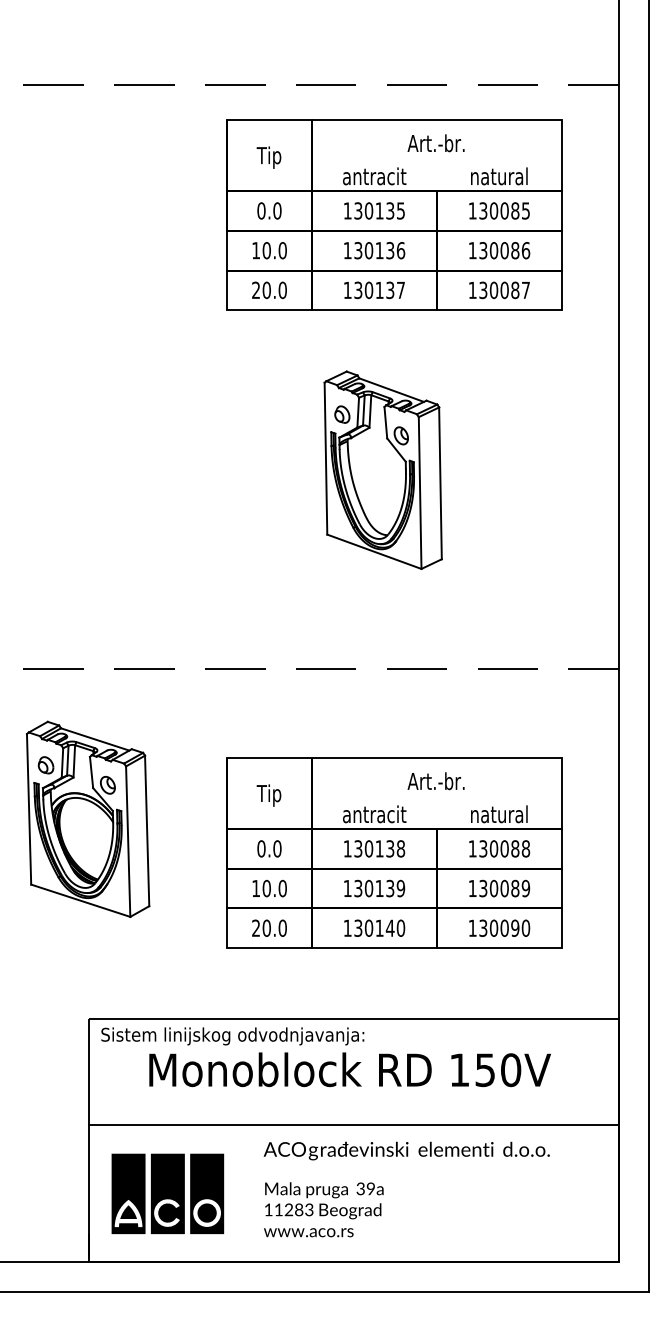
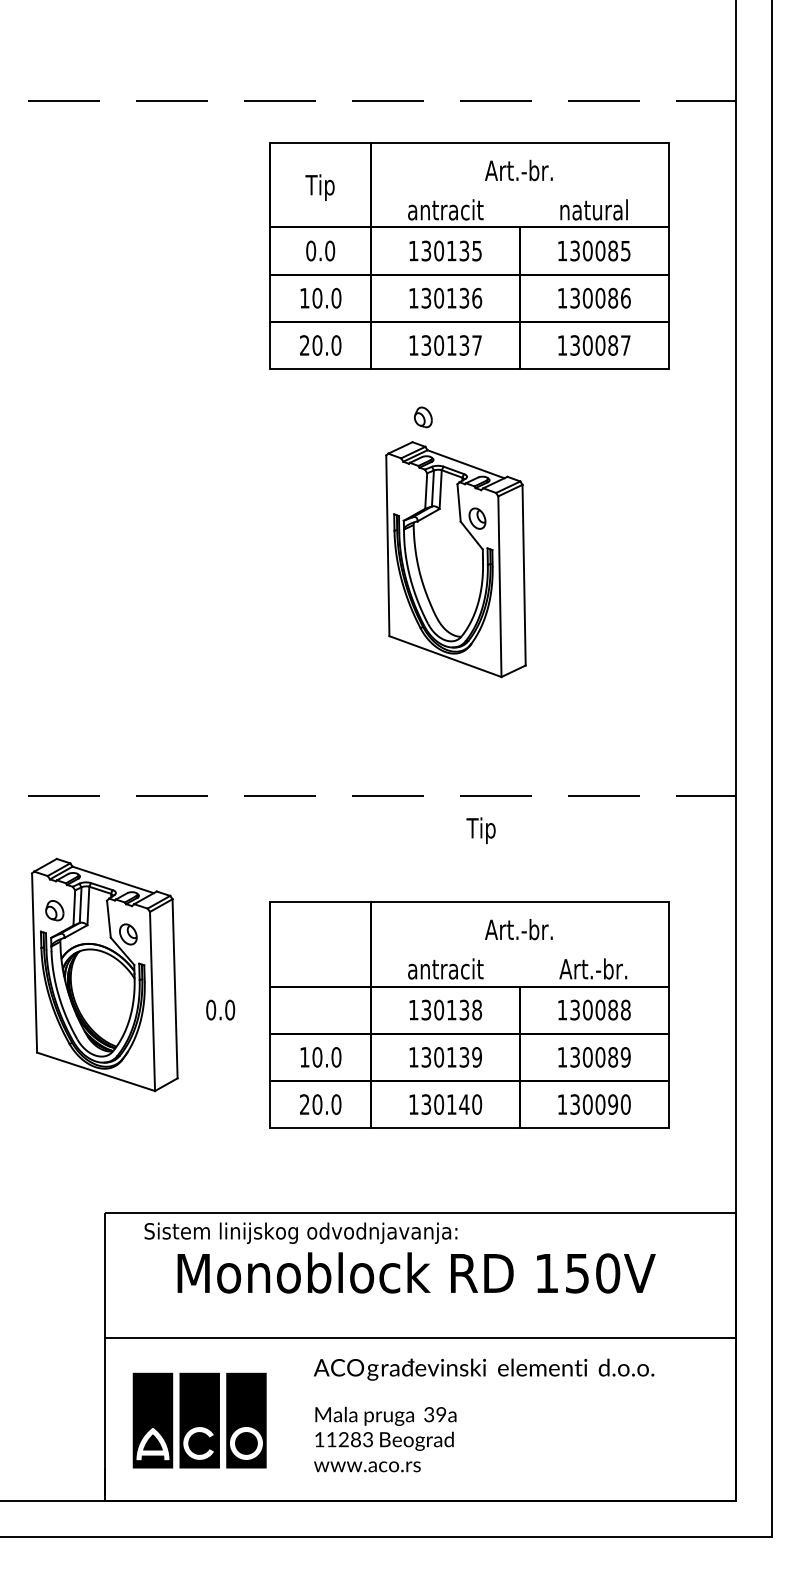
part: (341, 414) -> (422, 417), moved
text: (268, 795) -> (480, 830), moved
text: (498, 813) -> (593, 968), natural -> Art.-br.
text: (269, 848) -> (220, 1009), moved
text: (232, 1035) -> (300, 1232), moved

